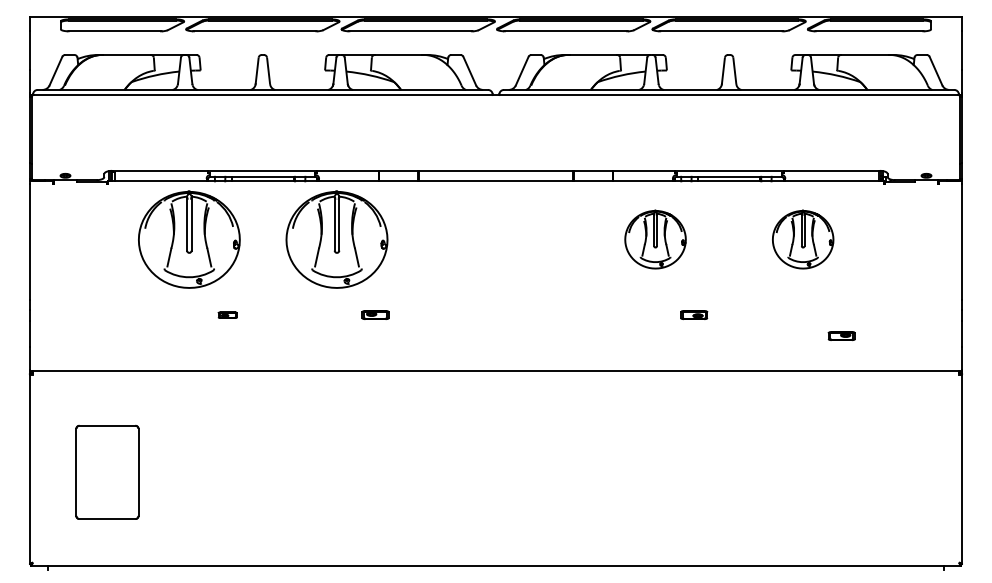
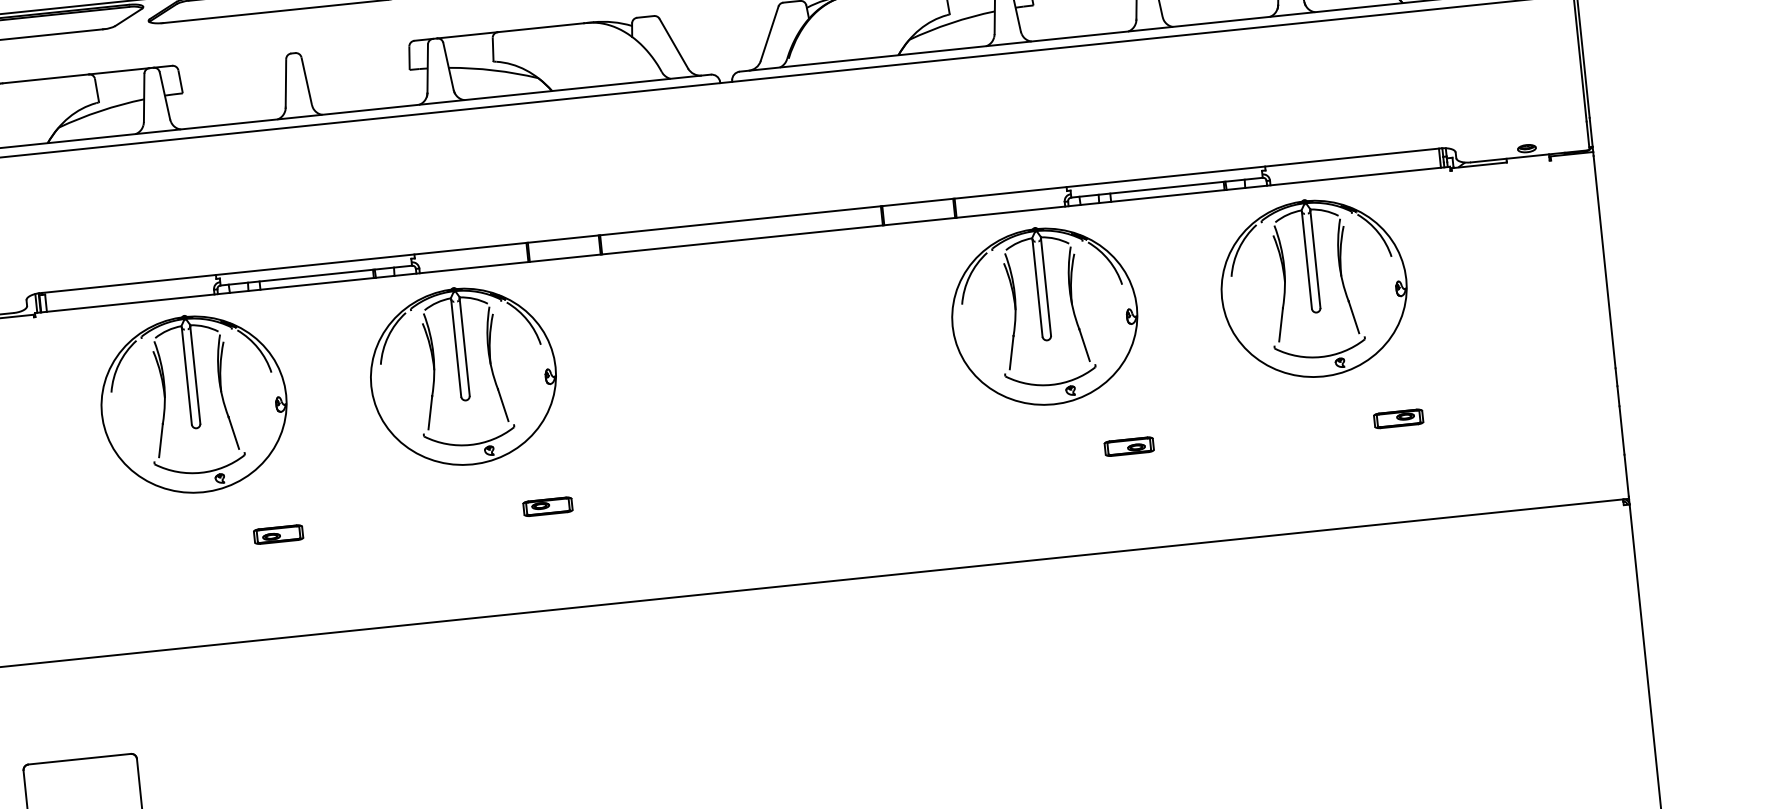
part: (655, 239) -> (1044, 315), size x1.67
part: (802, 239) -> (1312, 288), size x1.67
part: (227, 315) -> (277, 535), size x1.43
part: (841, 335) -> (1398, 417), moved

